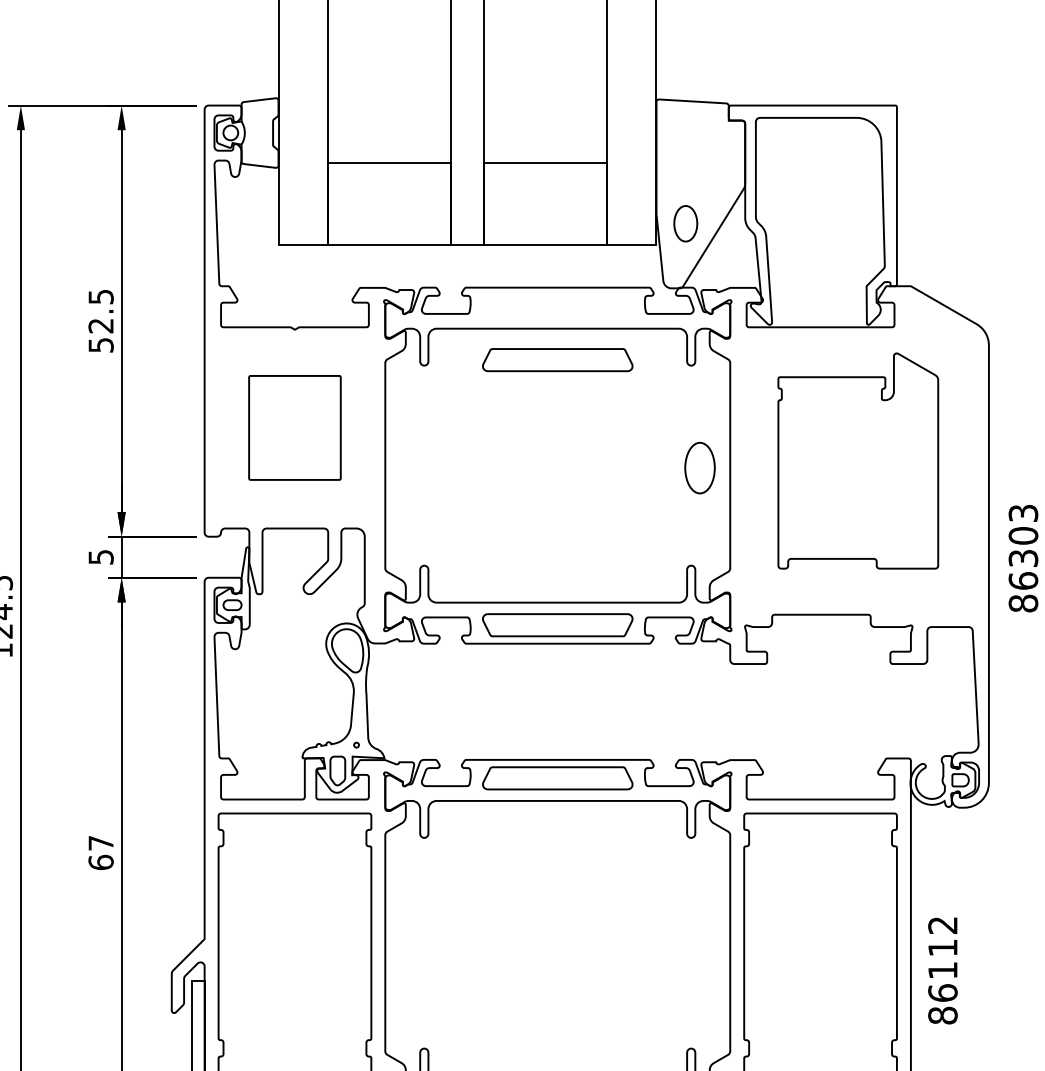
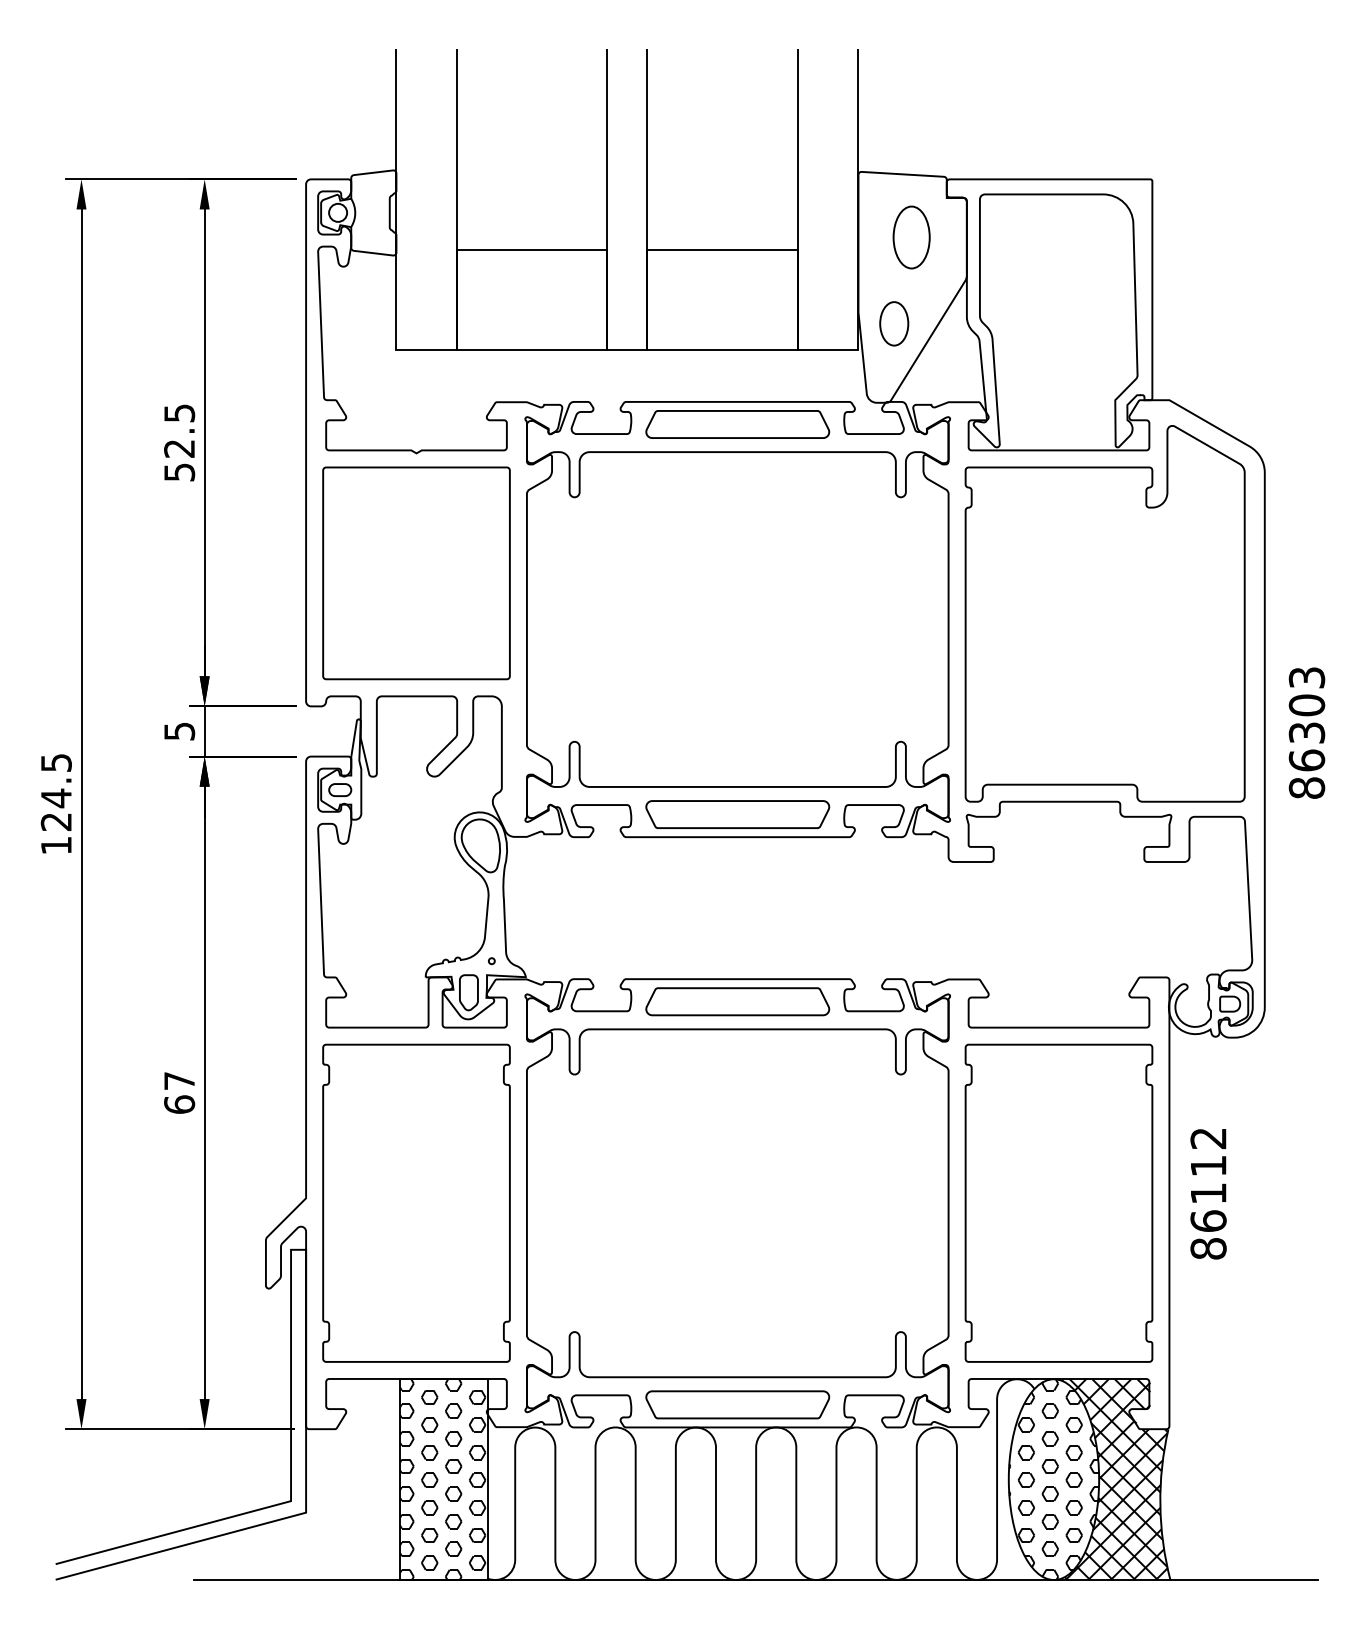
curve: (557, 349) -> (737, 411), moved
part: (294, 428) -> (416, 573), size x1.67
part: (857, 460) -> (1104, 613), size x1.43
part: (699, 468) -> (911, 237), moved
text: (942, 971) -> (1208, 1194), moved

